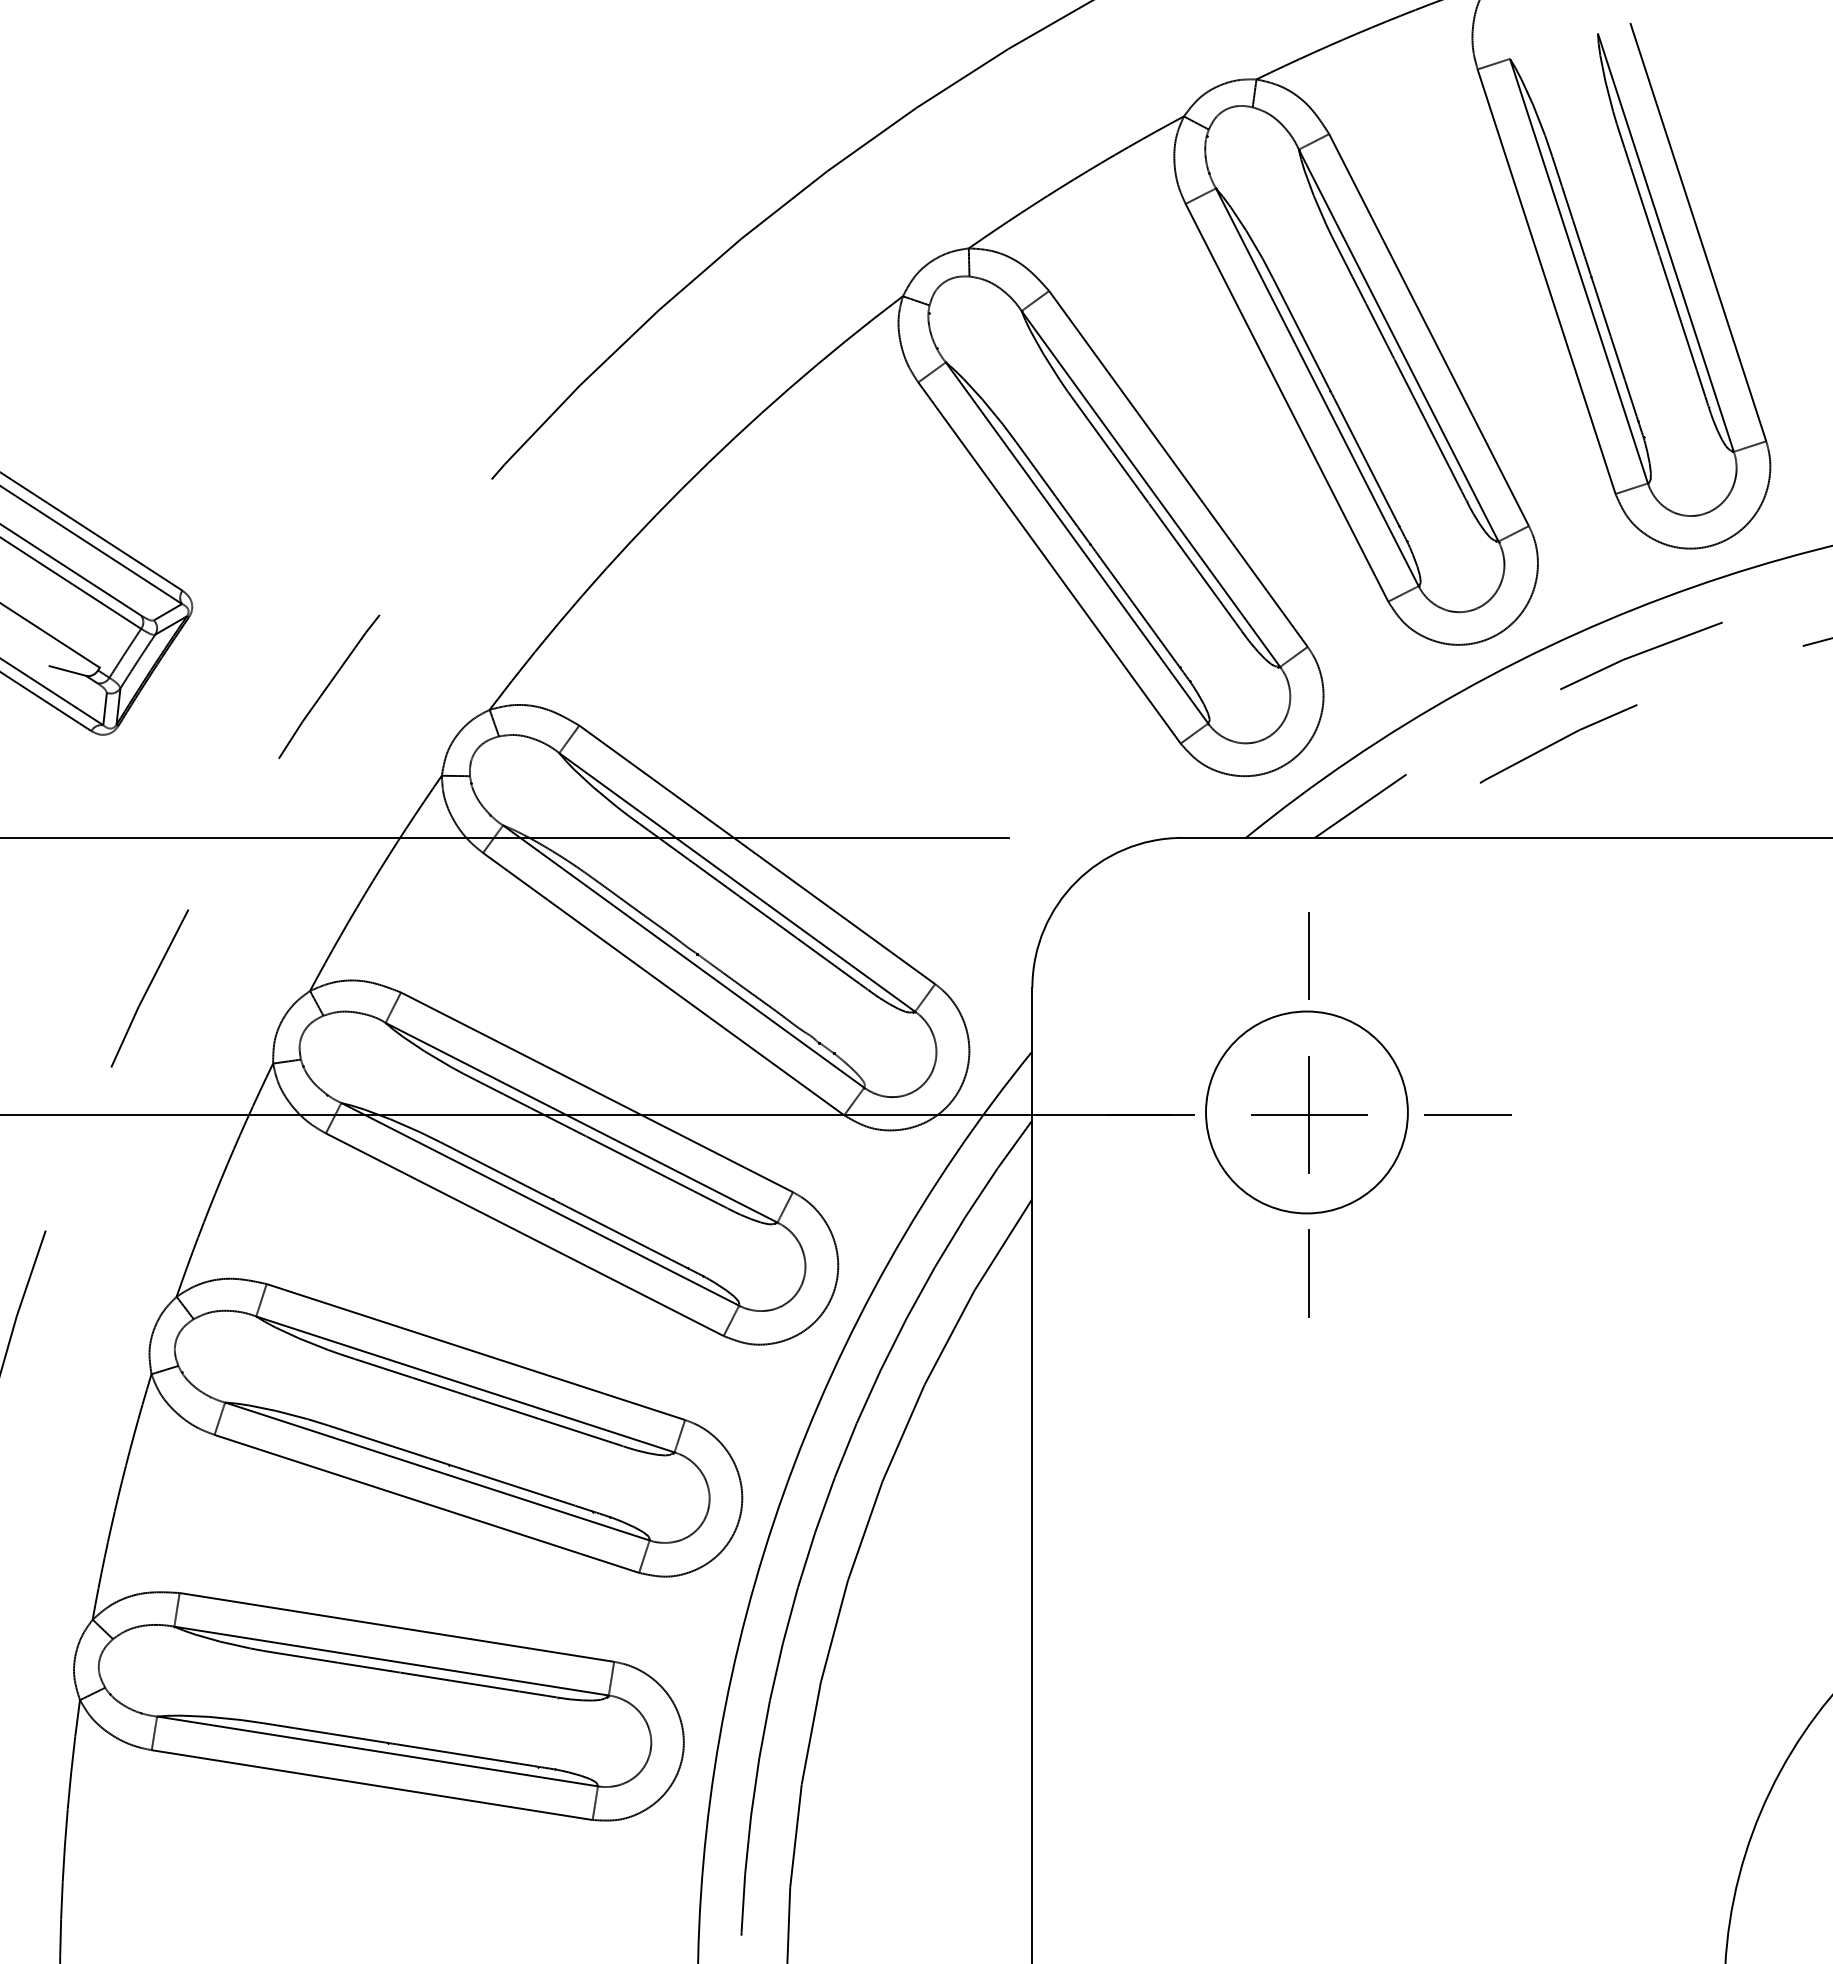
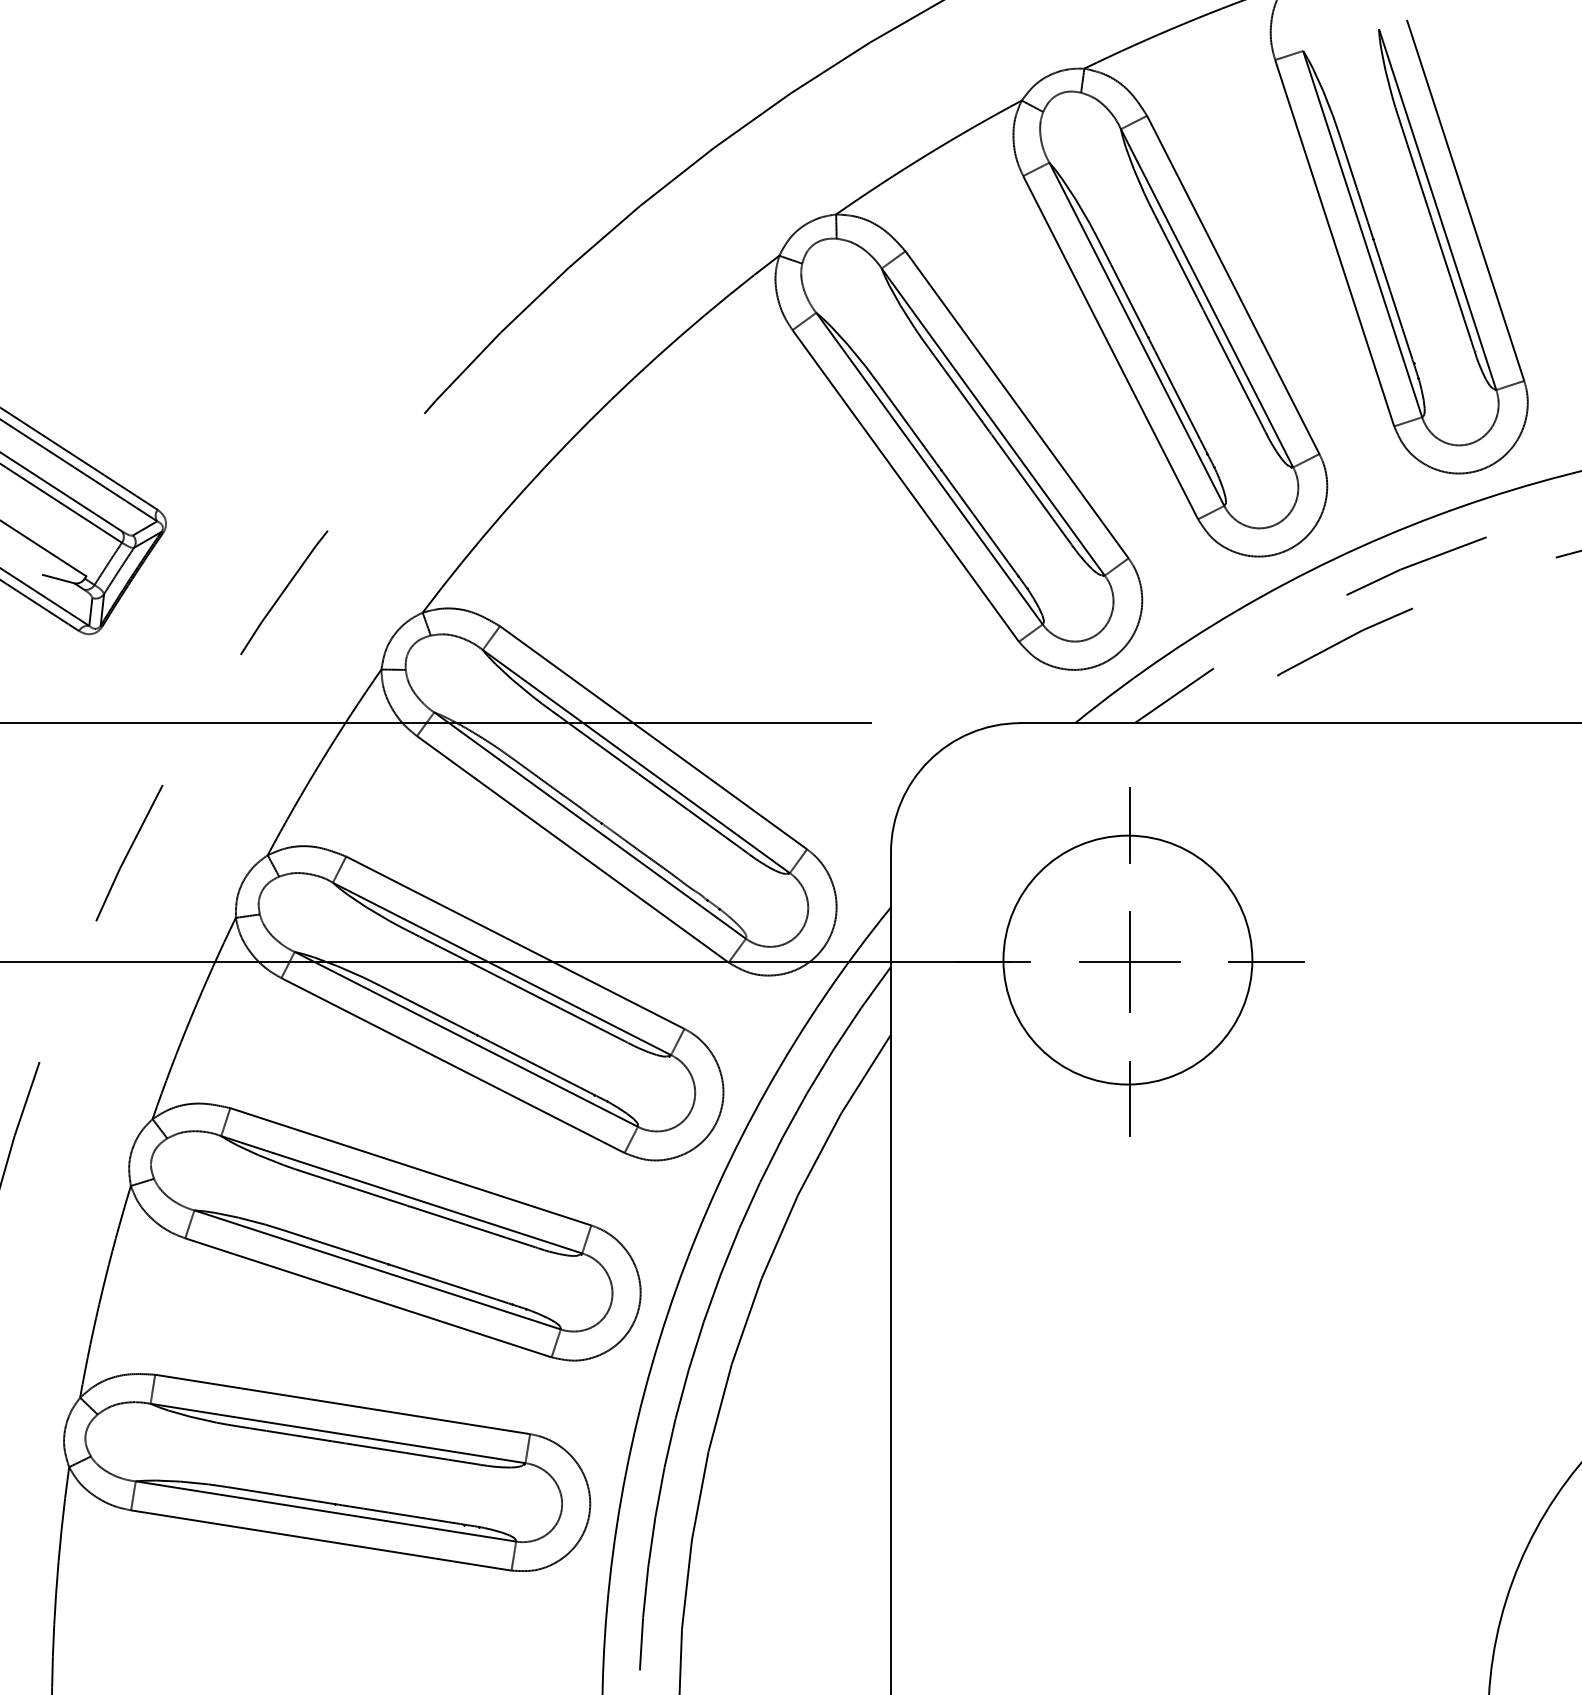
circle: (1306, 1112) -> (1127, 960), size x1.43

